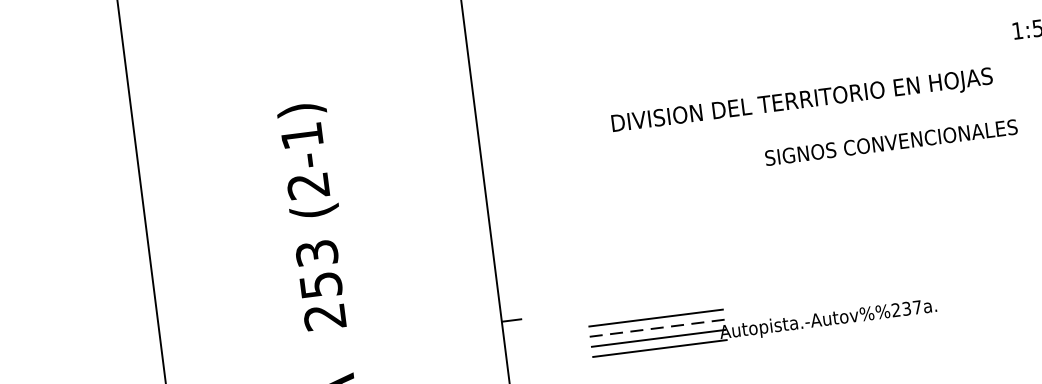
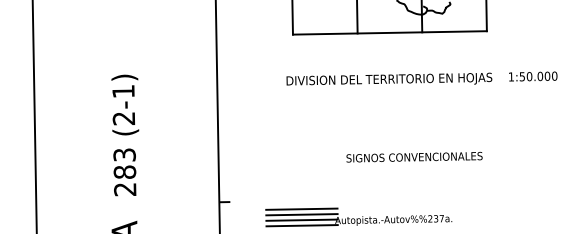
text: (802, 98) -> (389, 78), moved
text: (891, 141) -> (414, 156), moved
text: (319, 283) -> (124, 171), 253 -> 283
line: (656, 327) -> (301, 214), dashed -> solid

